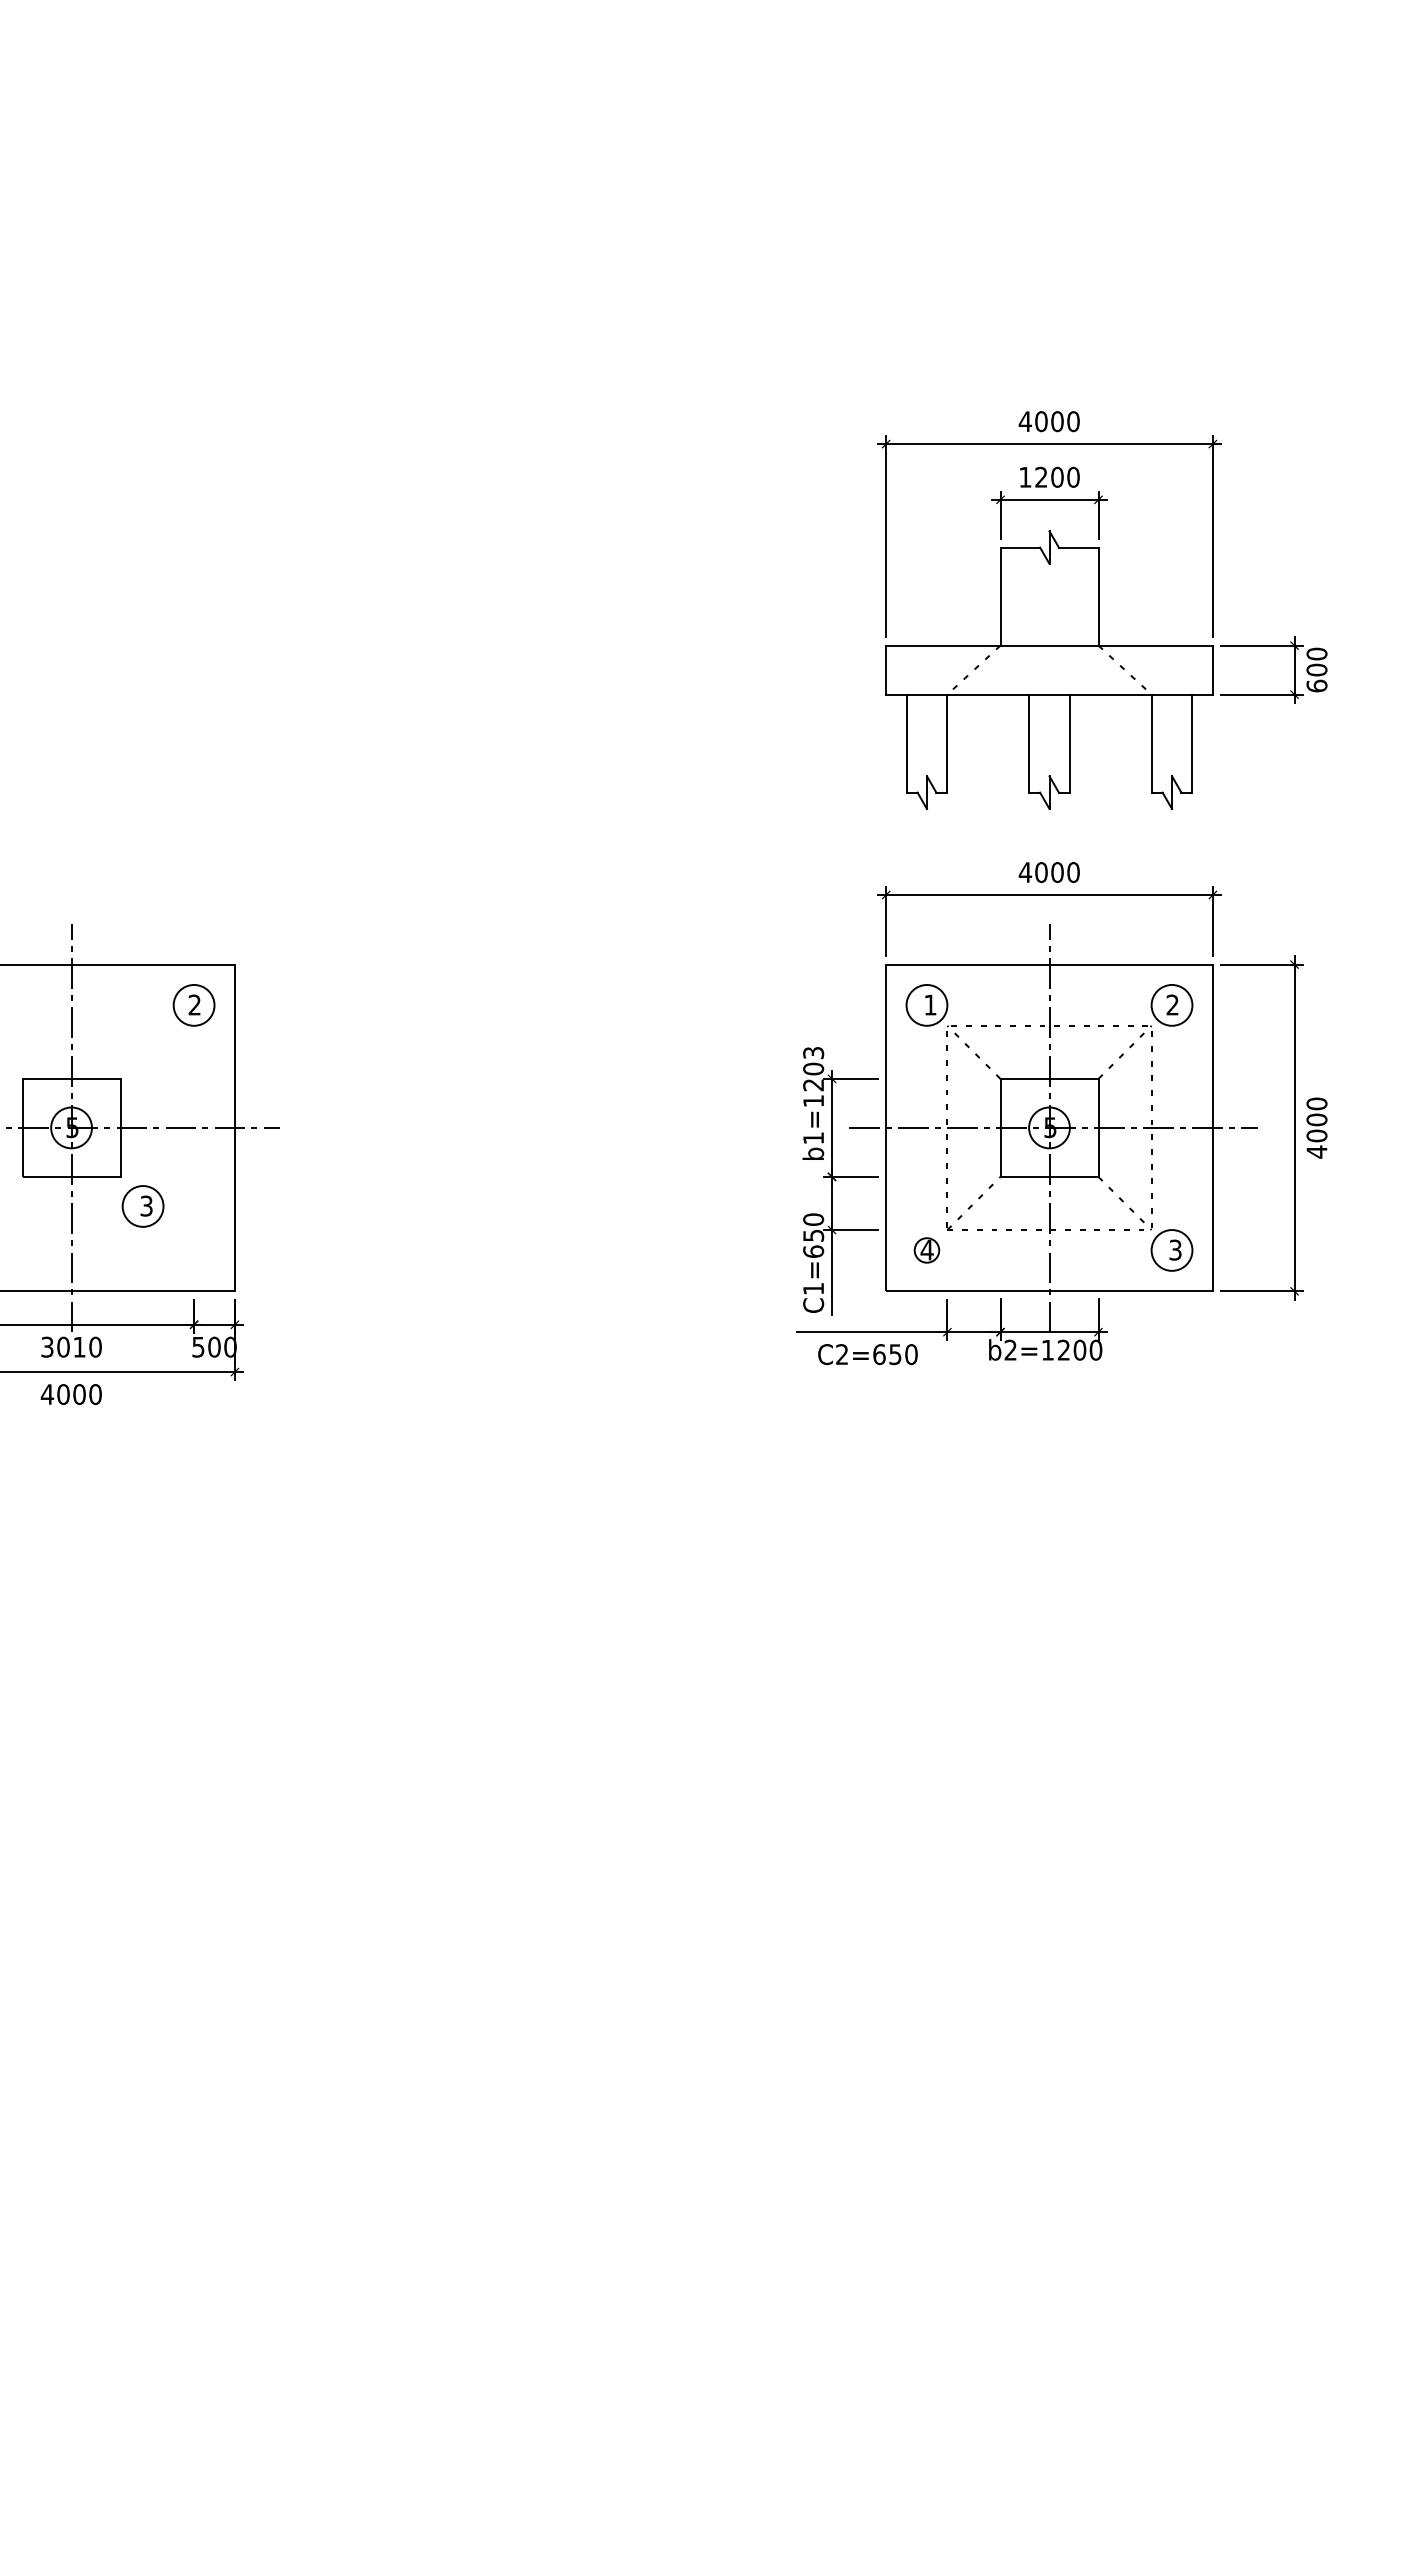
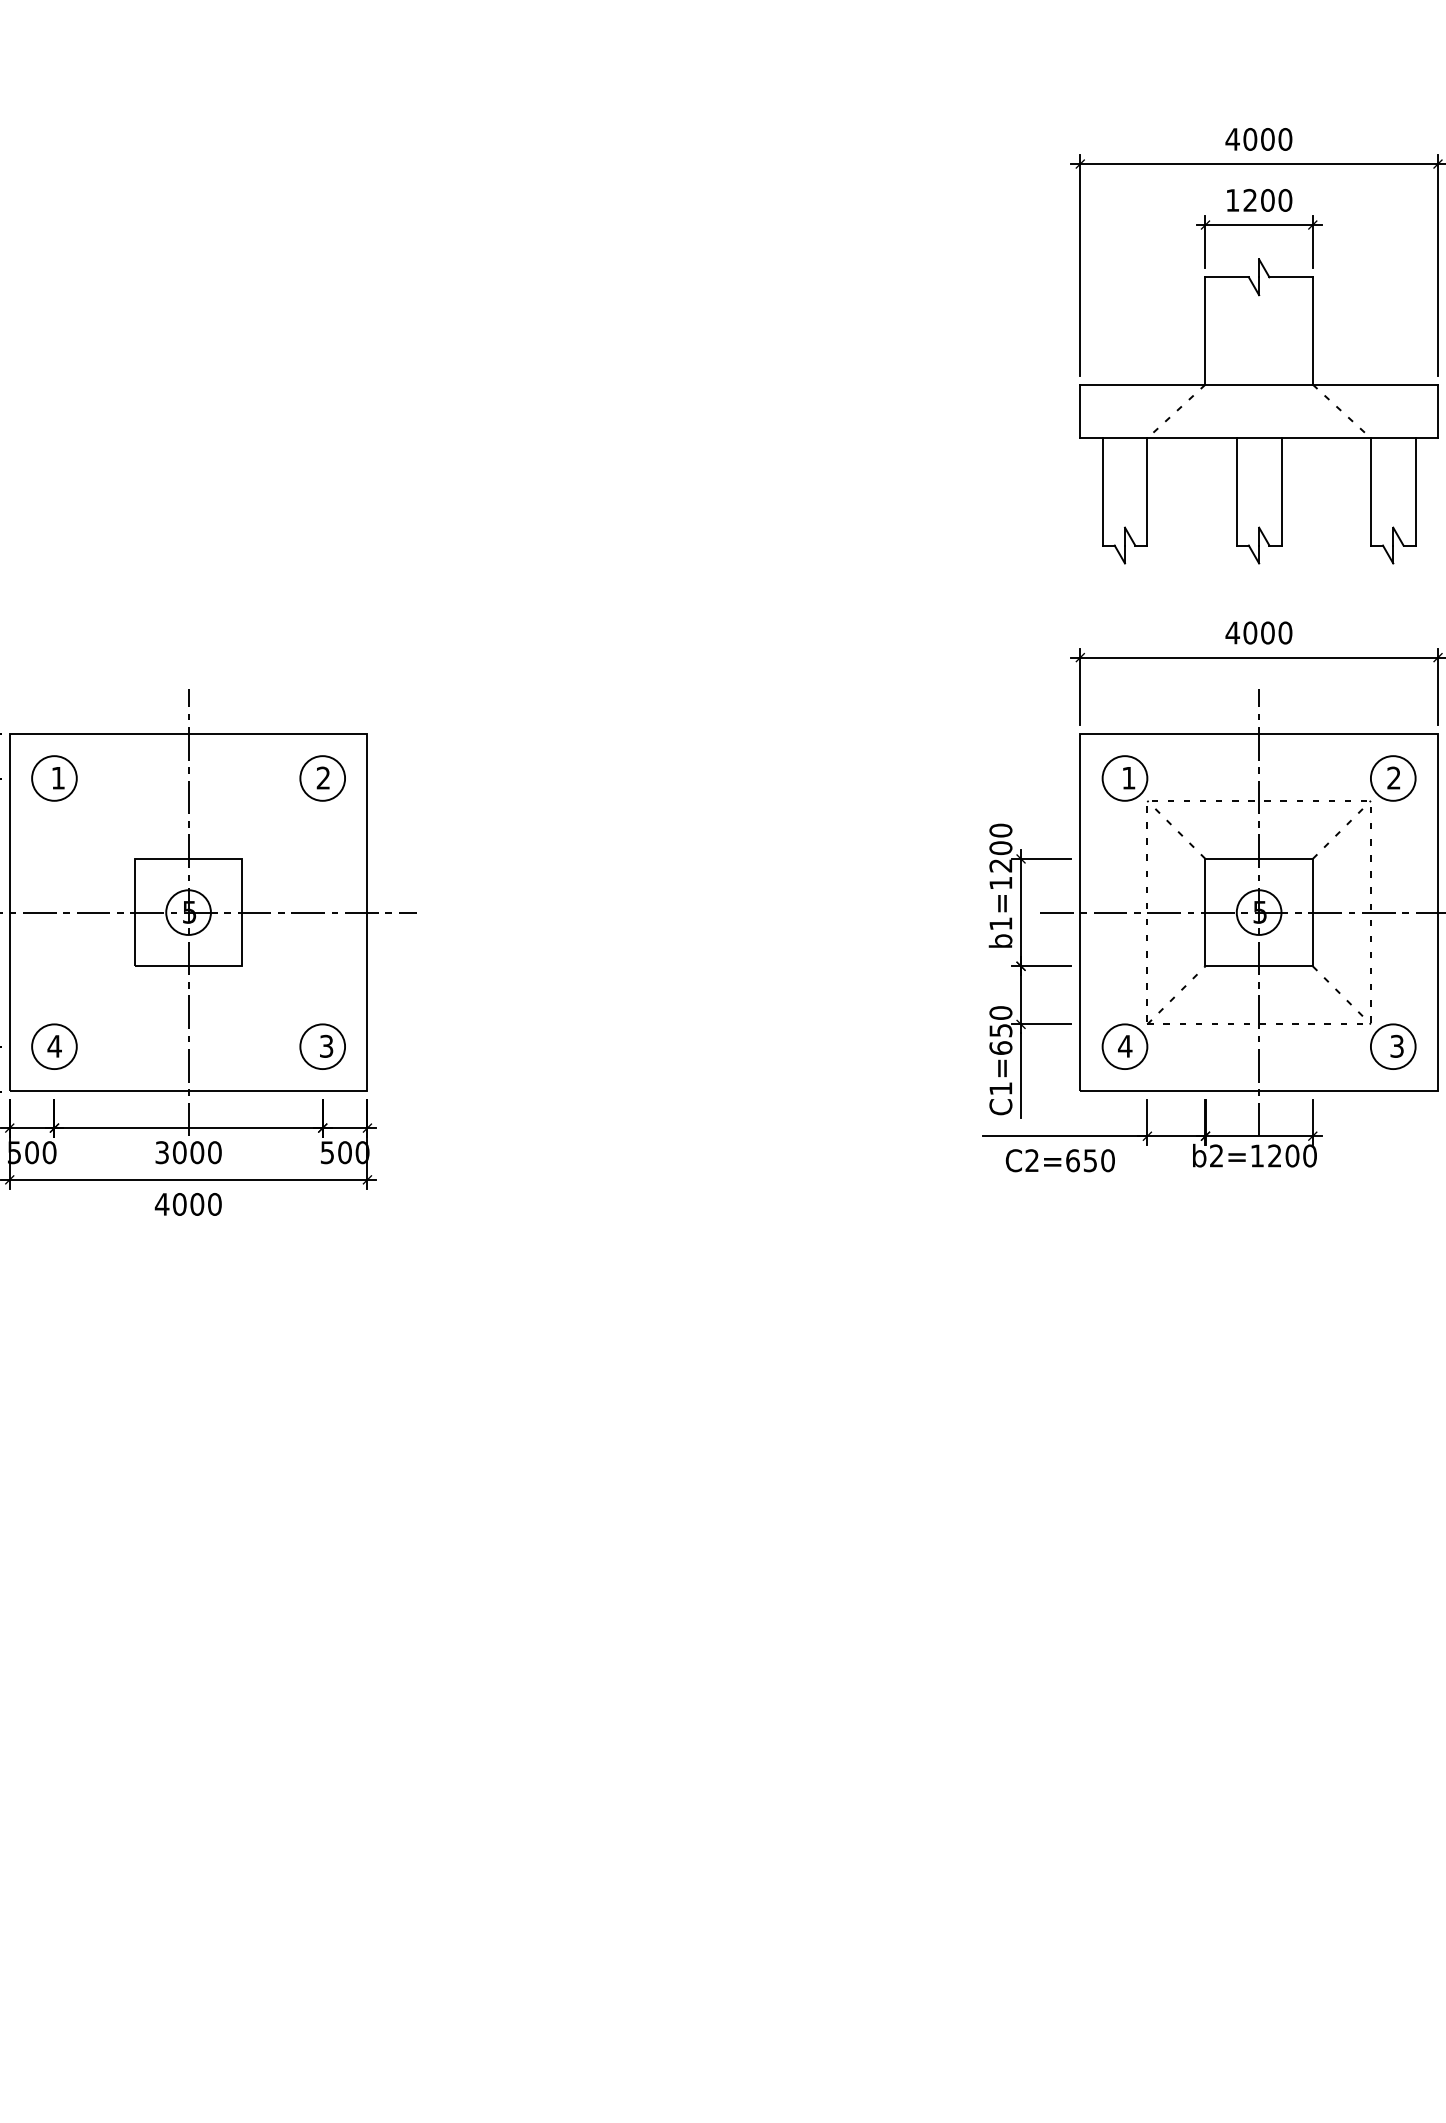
text: (813, 1052) -> (1000, 830), b1=1203 -> b1=1200
part: (142, 1206) -> (322, 1046), moved
circle: (926, 1250) -> (1124, 1046), size x1.67
text: (79, 1346) -> (197, 1151), 3010 -> 3000

